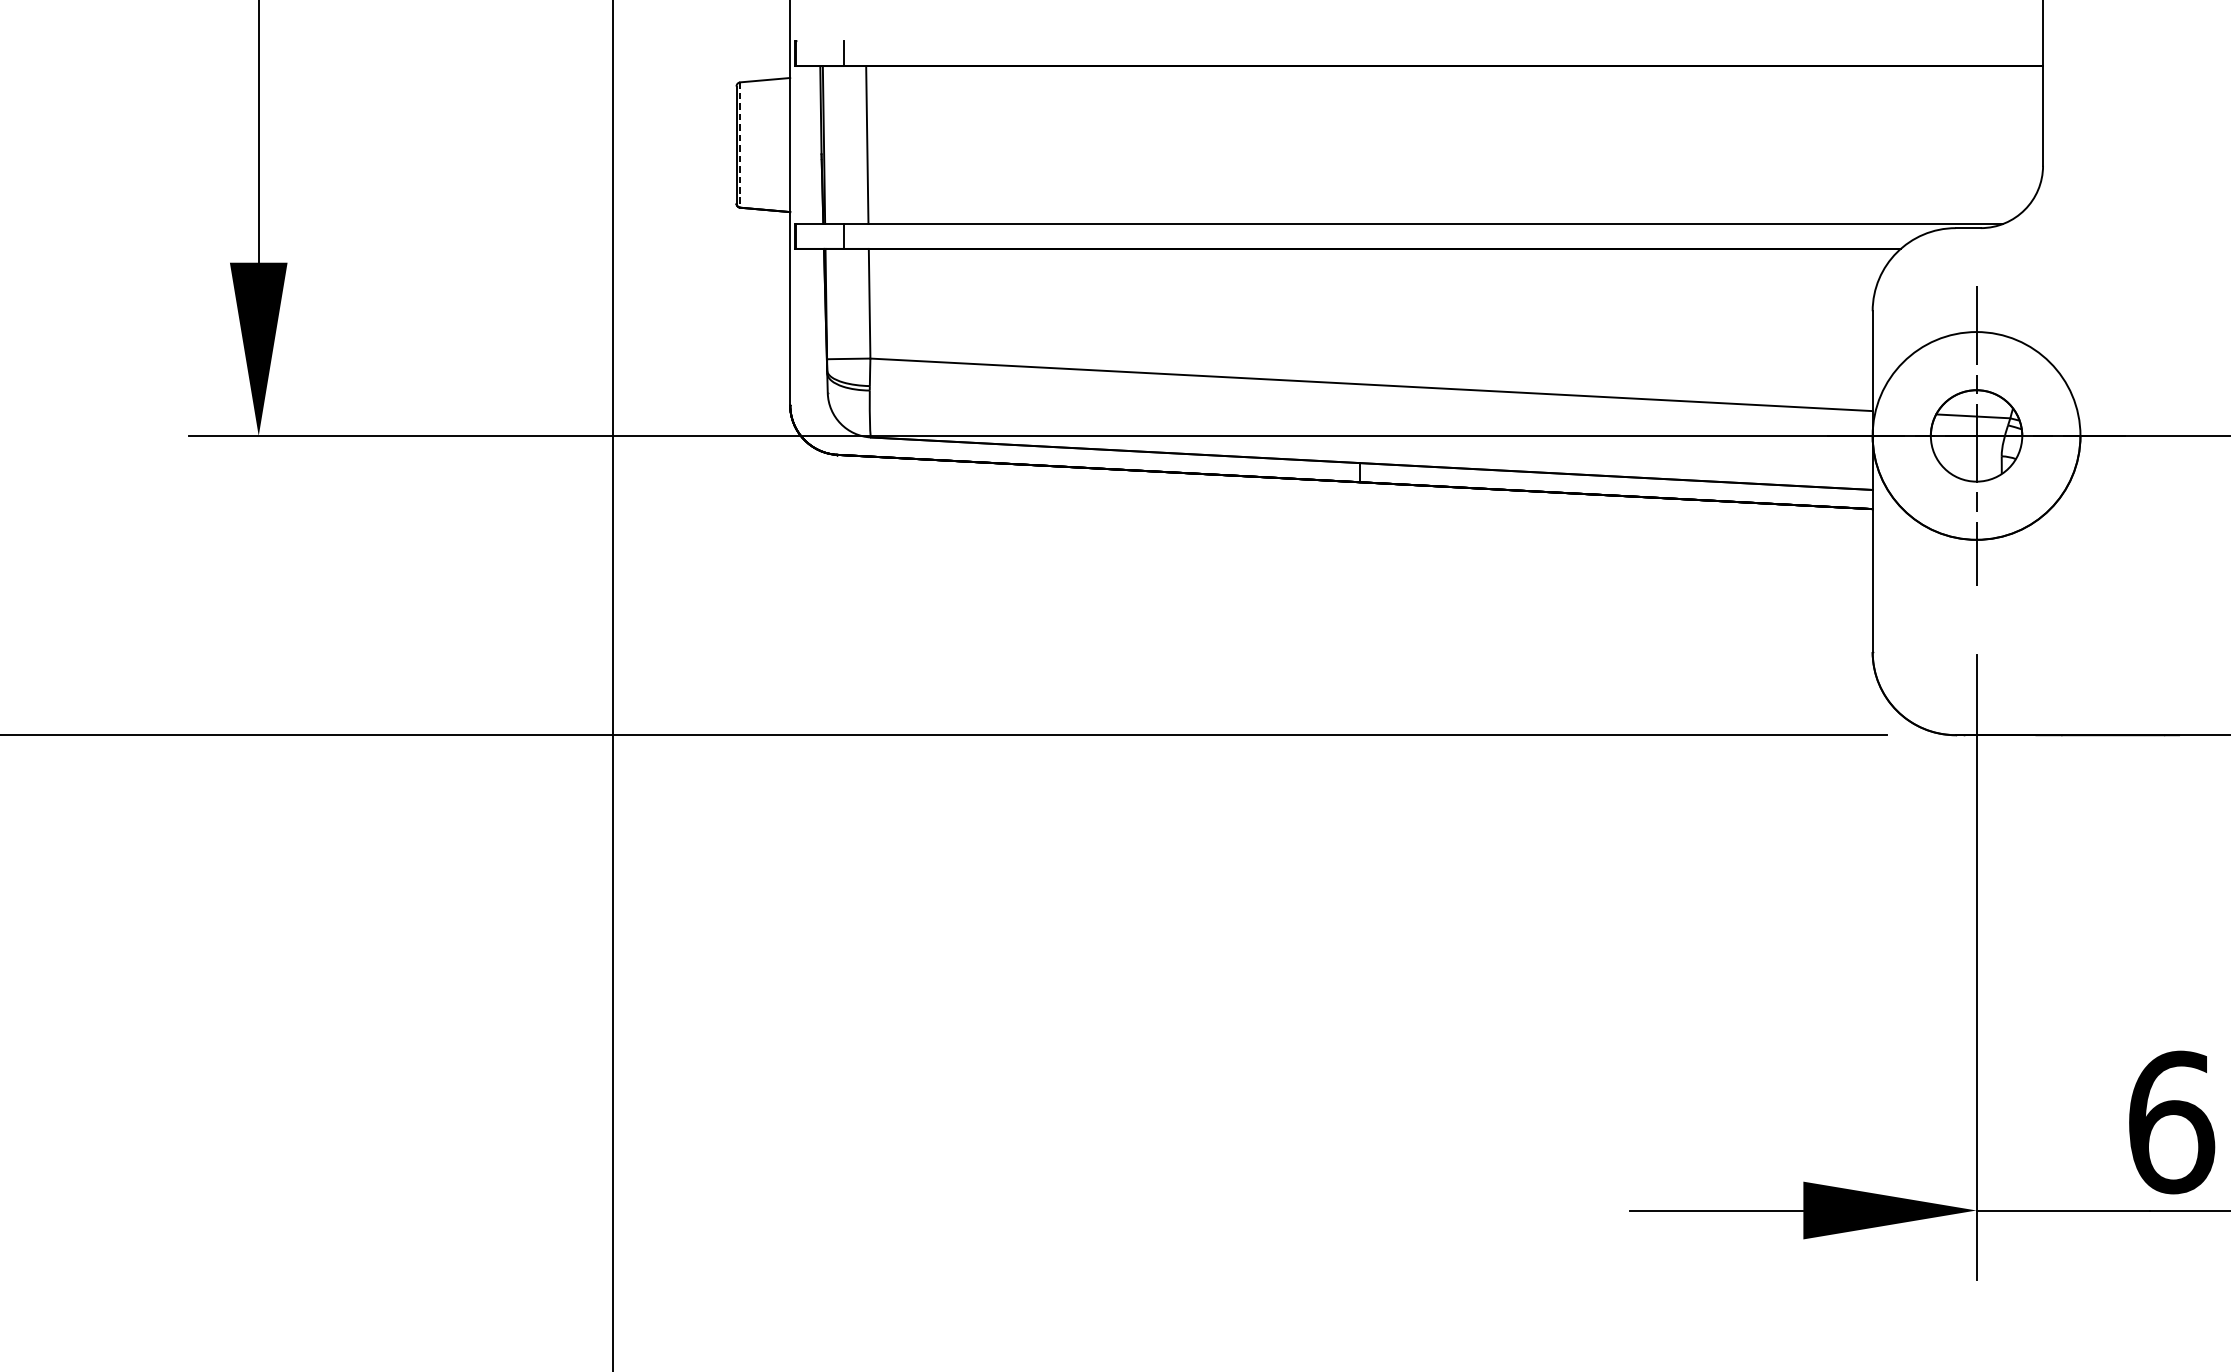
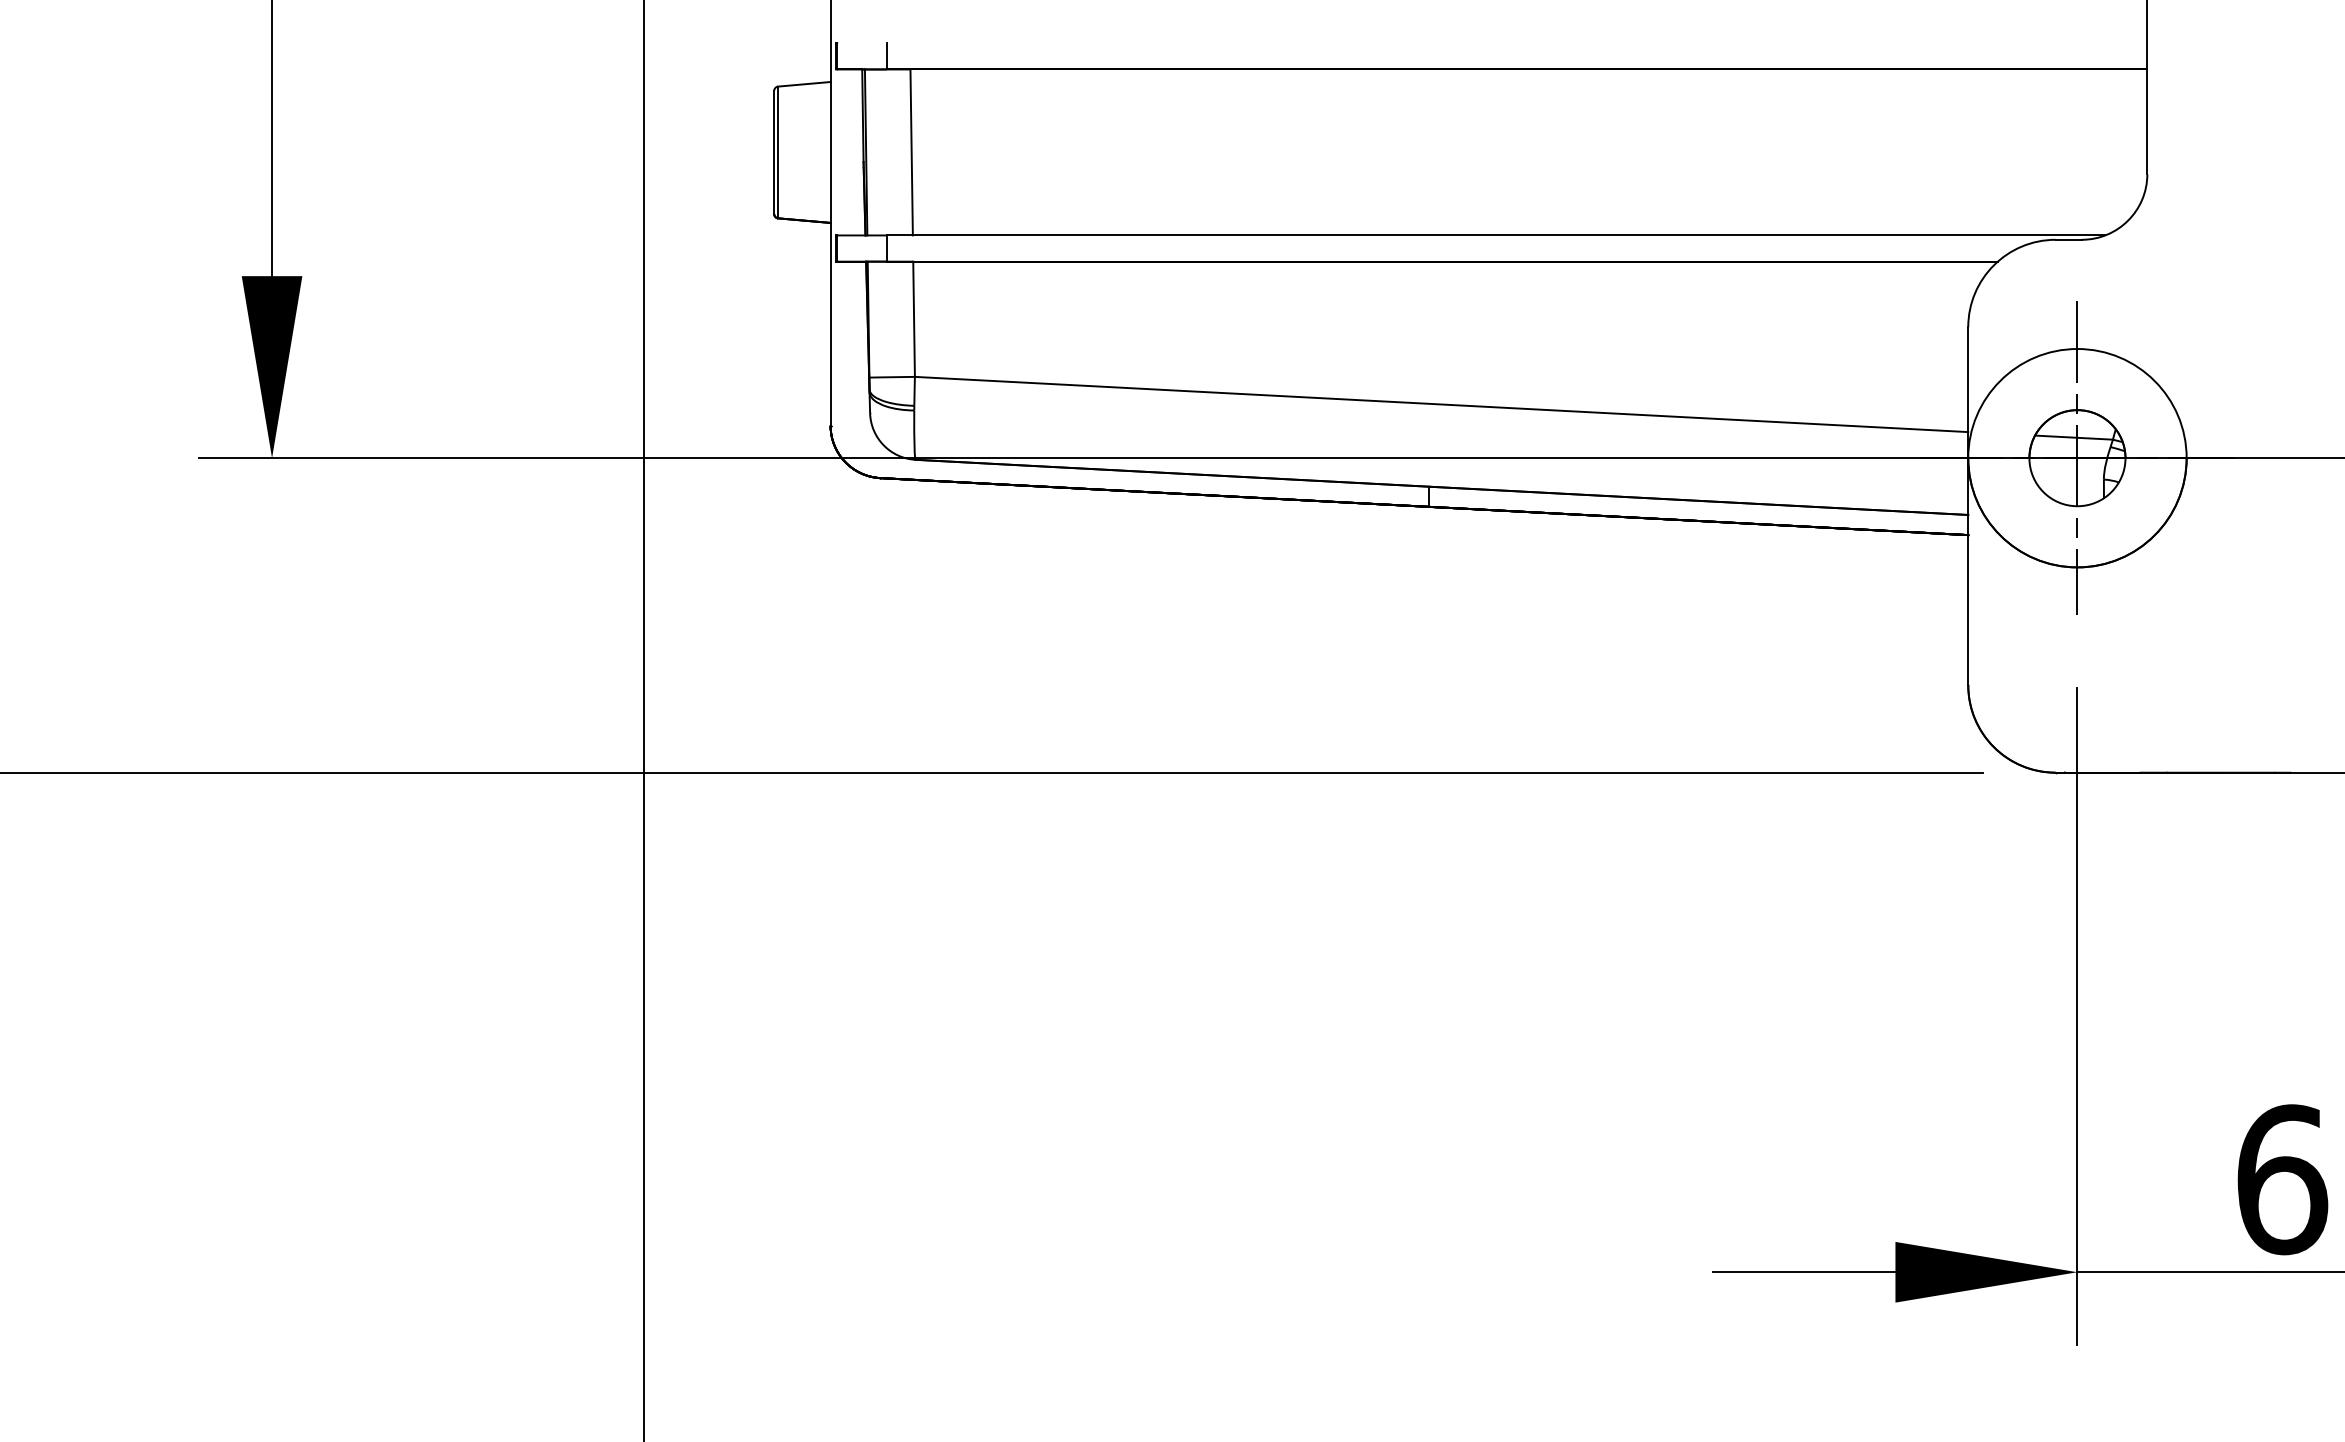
line: (740, 145) -> (778, 152), dashed -> solid

